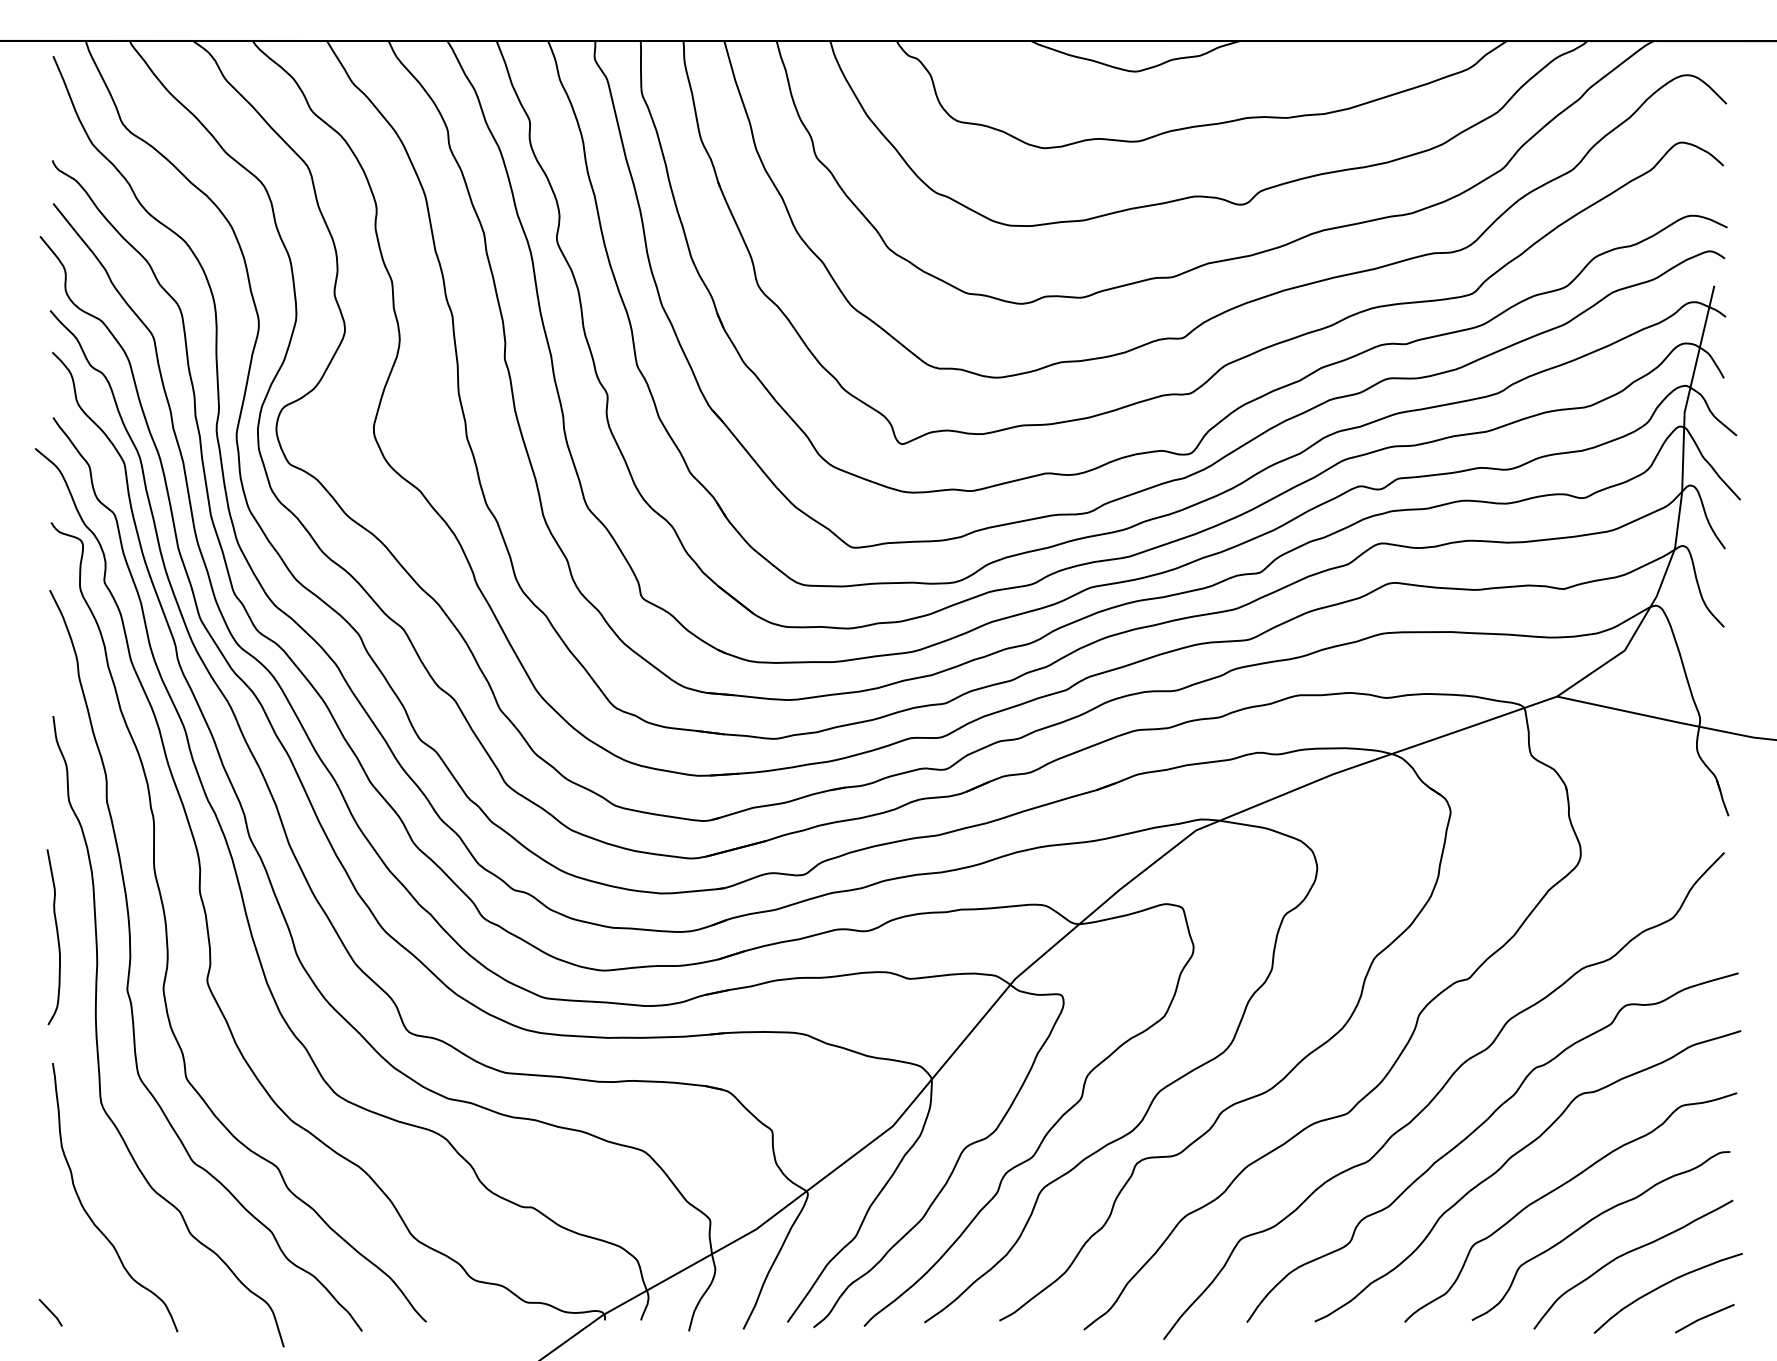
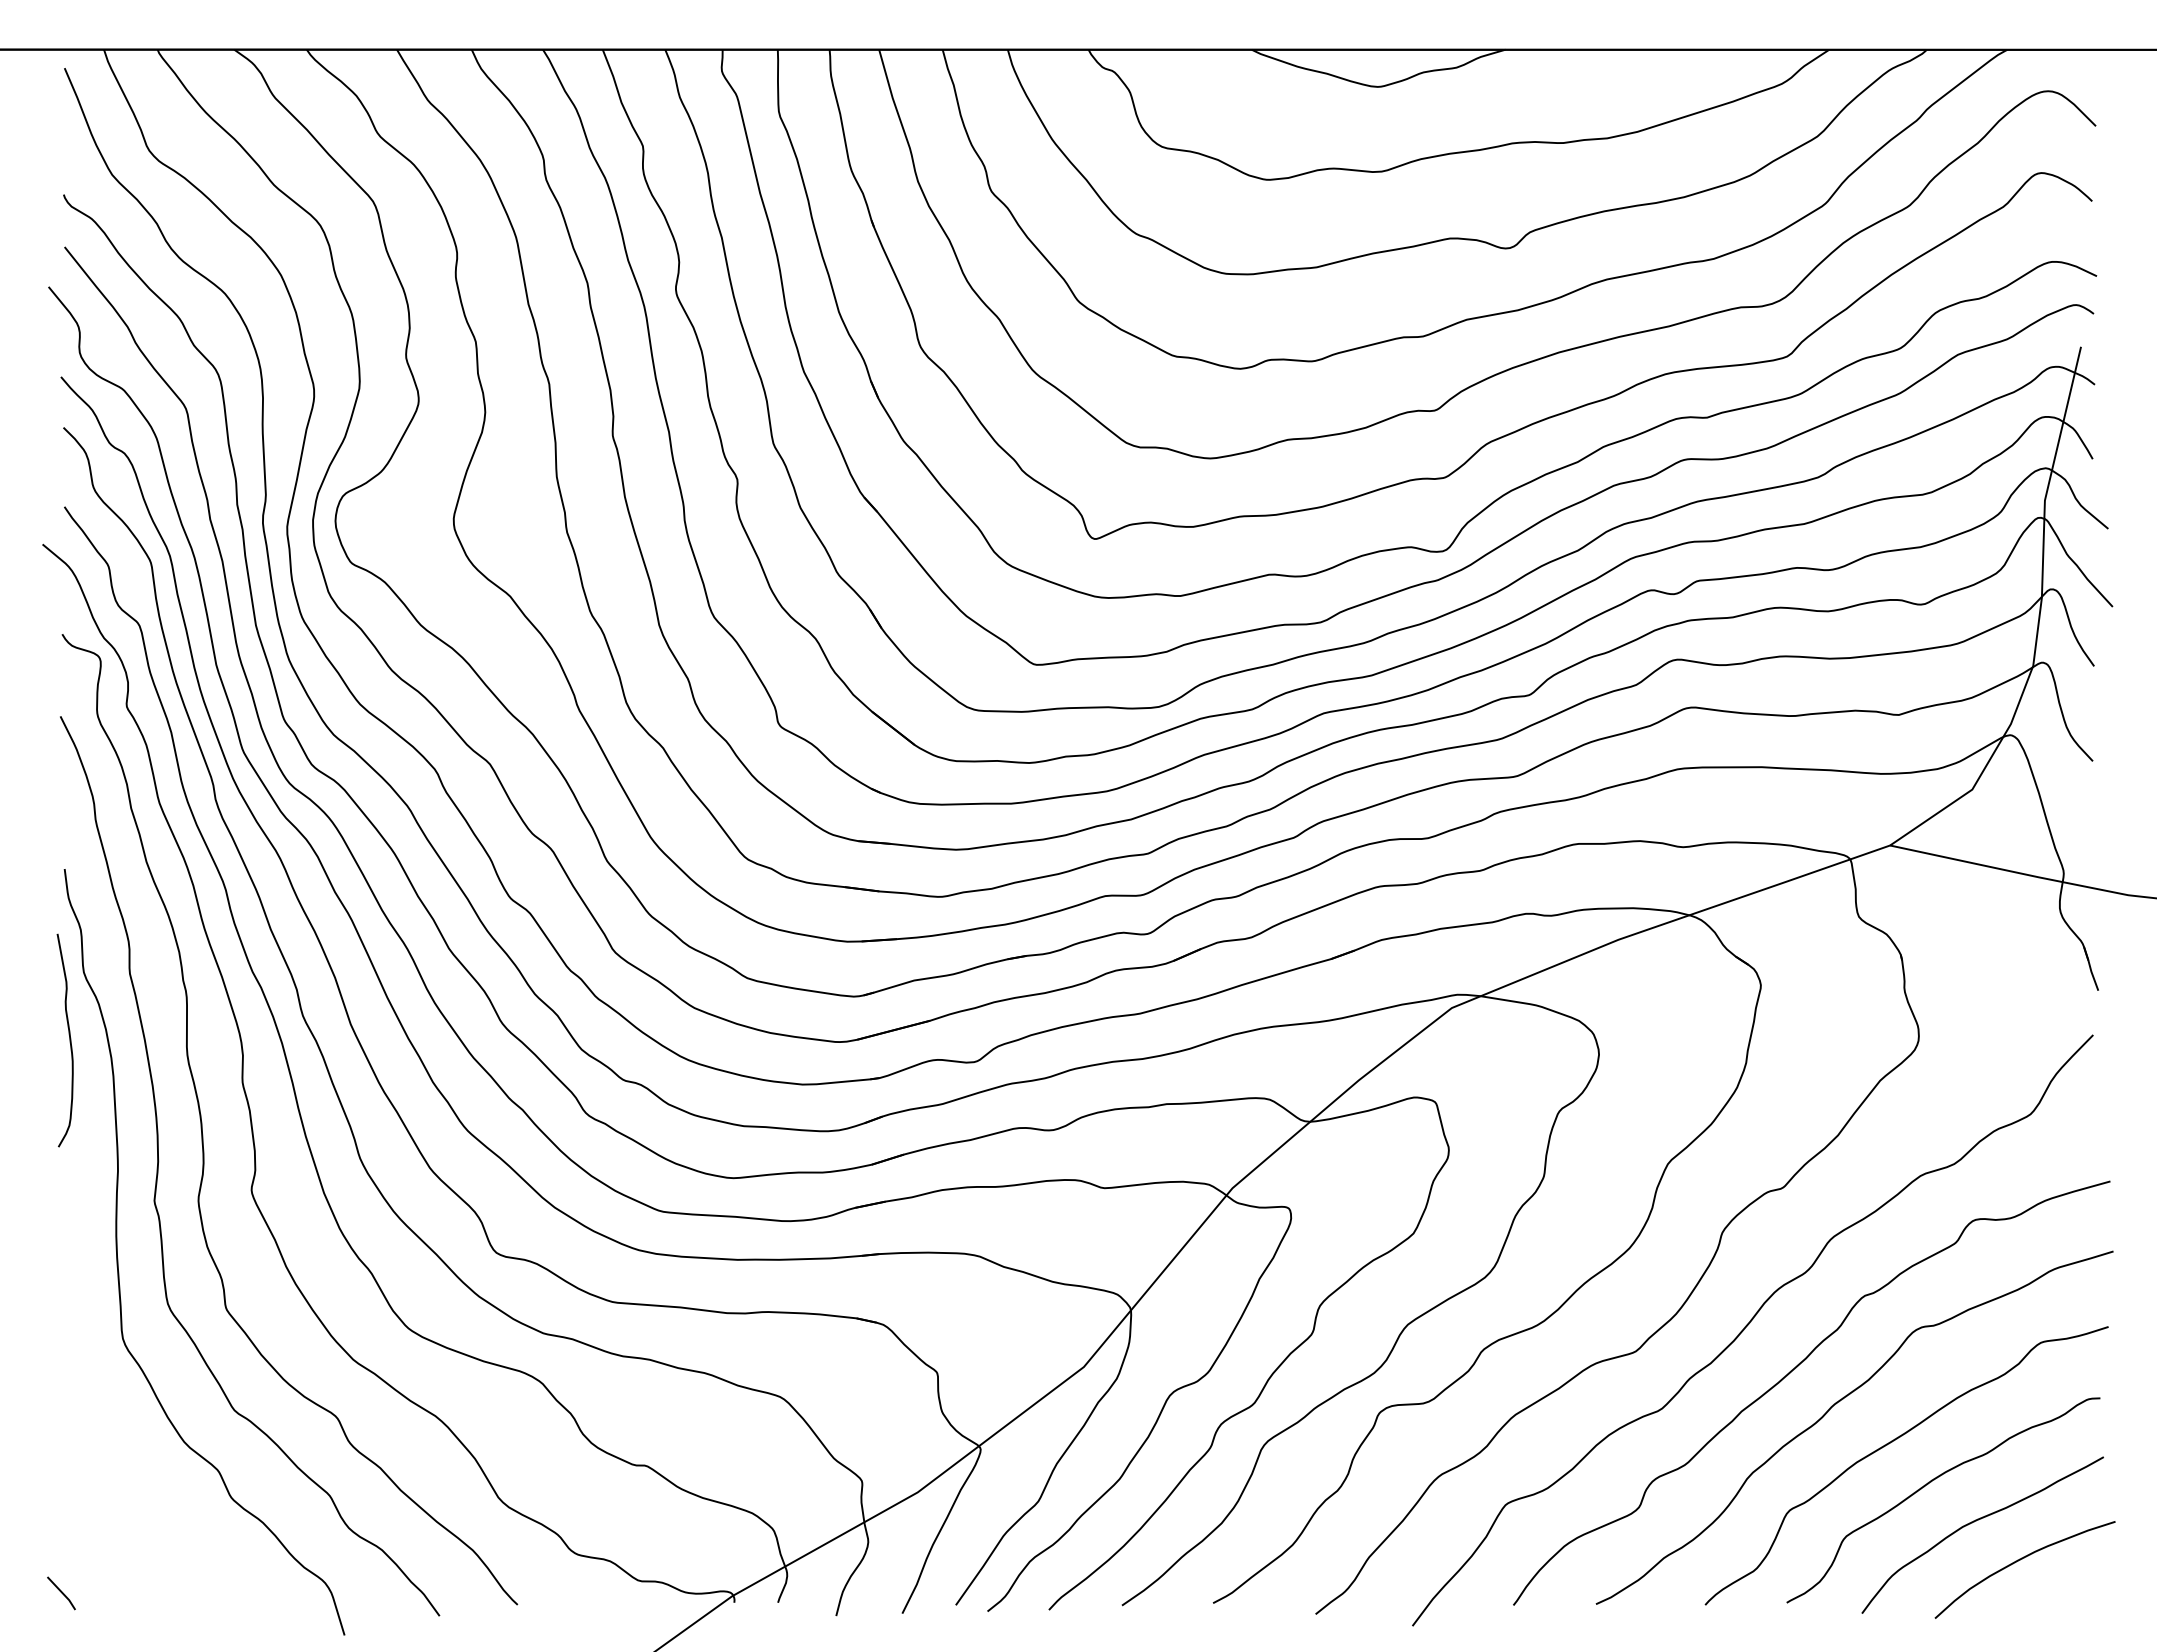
curve: (57, 937) -> (69, 1040), moved
curve: (89, 1215) -> (108, 1475), removed
line: (1704, 1317) -> (2069, 1599), removed

